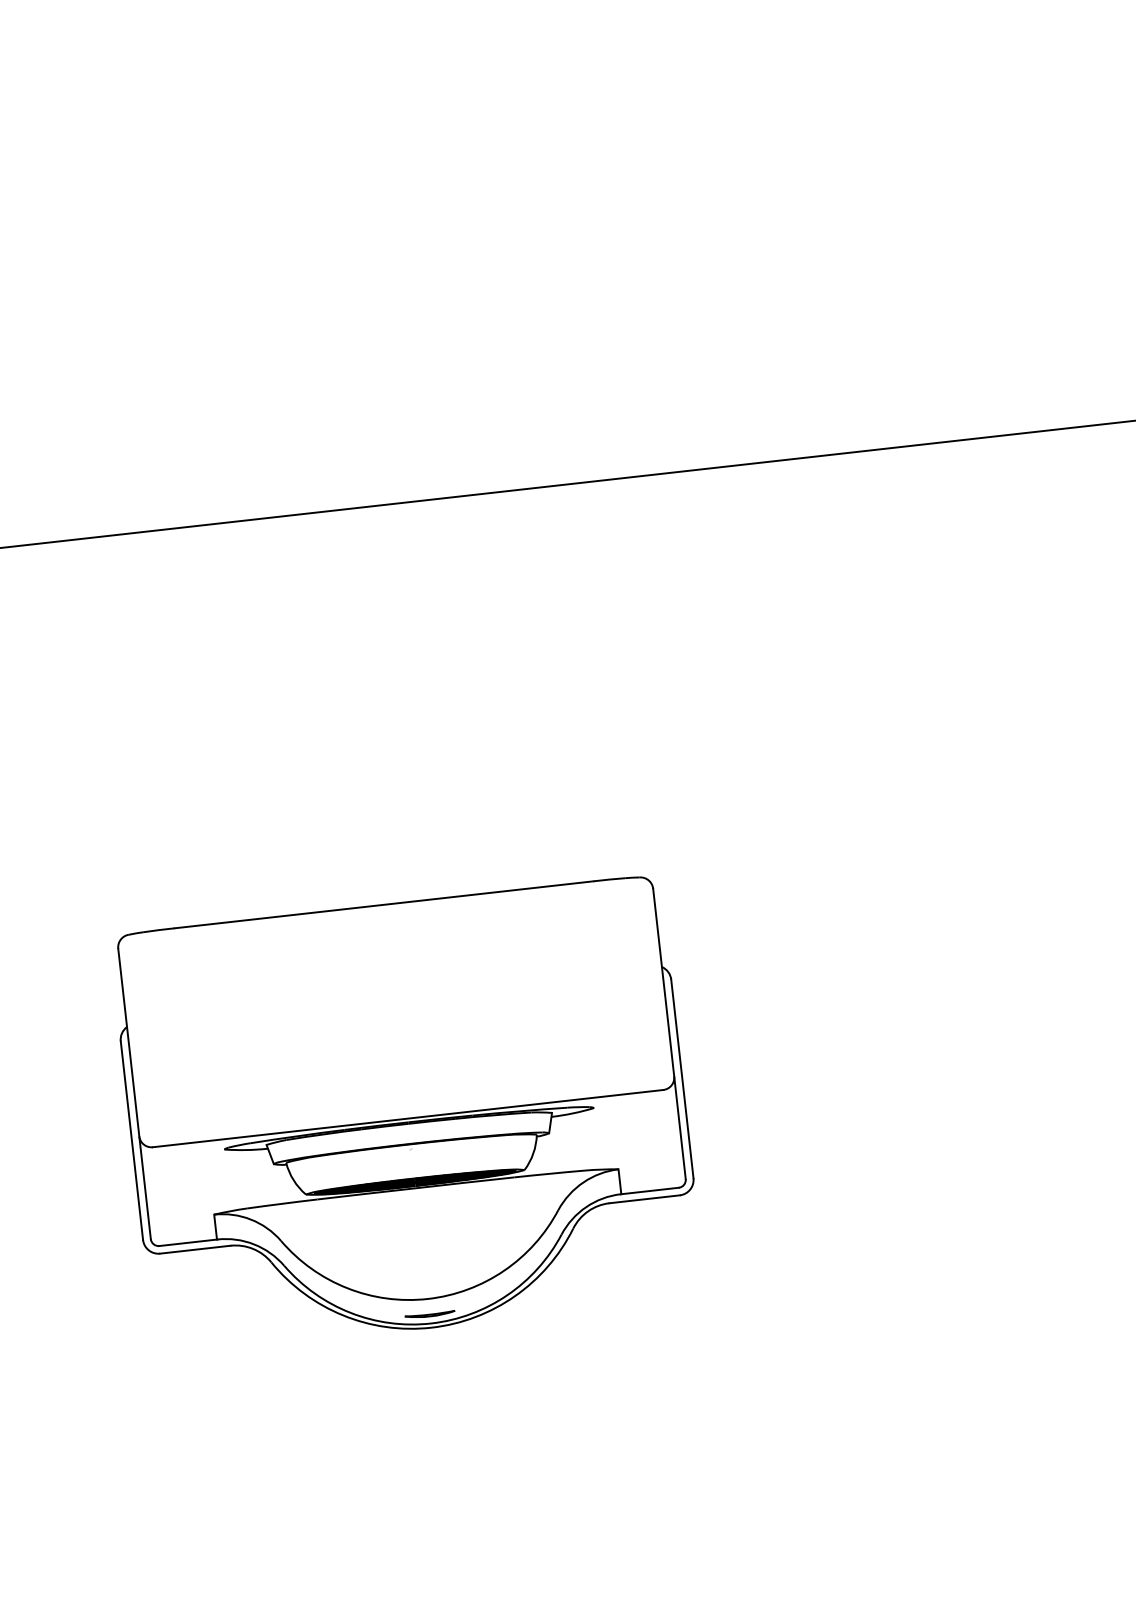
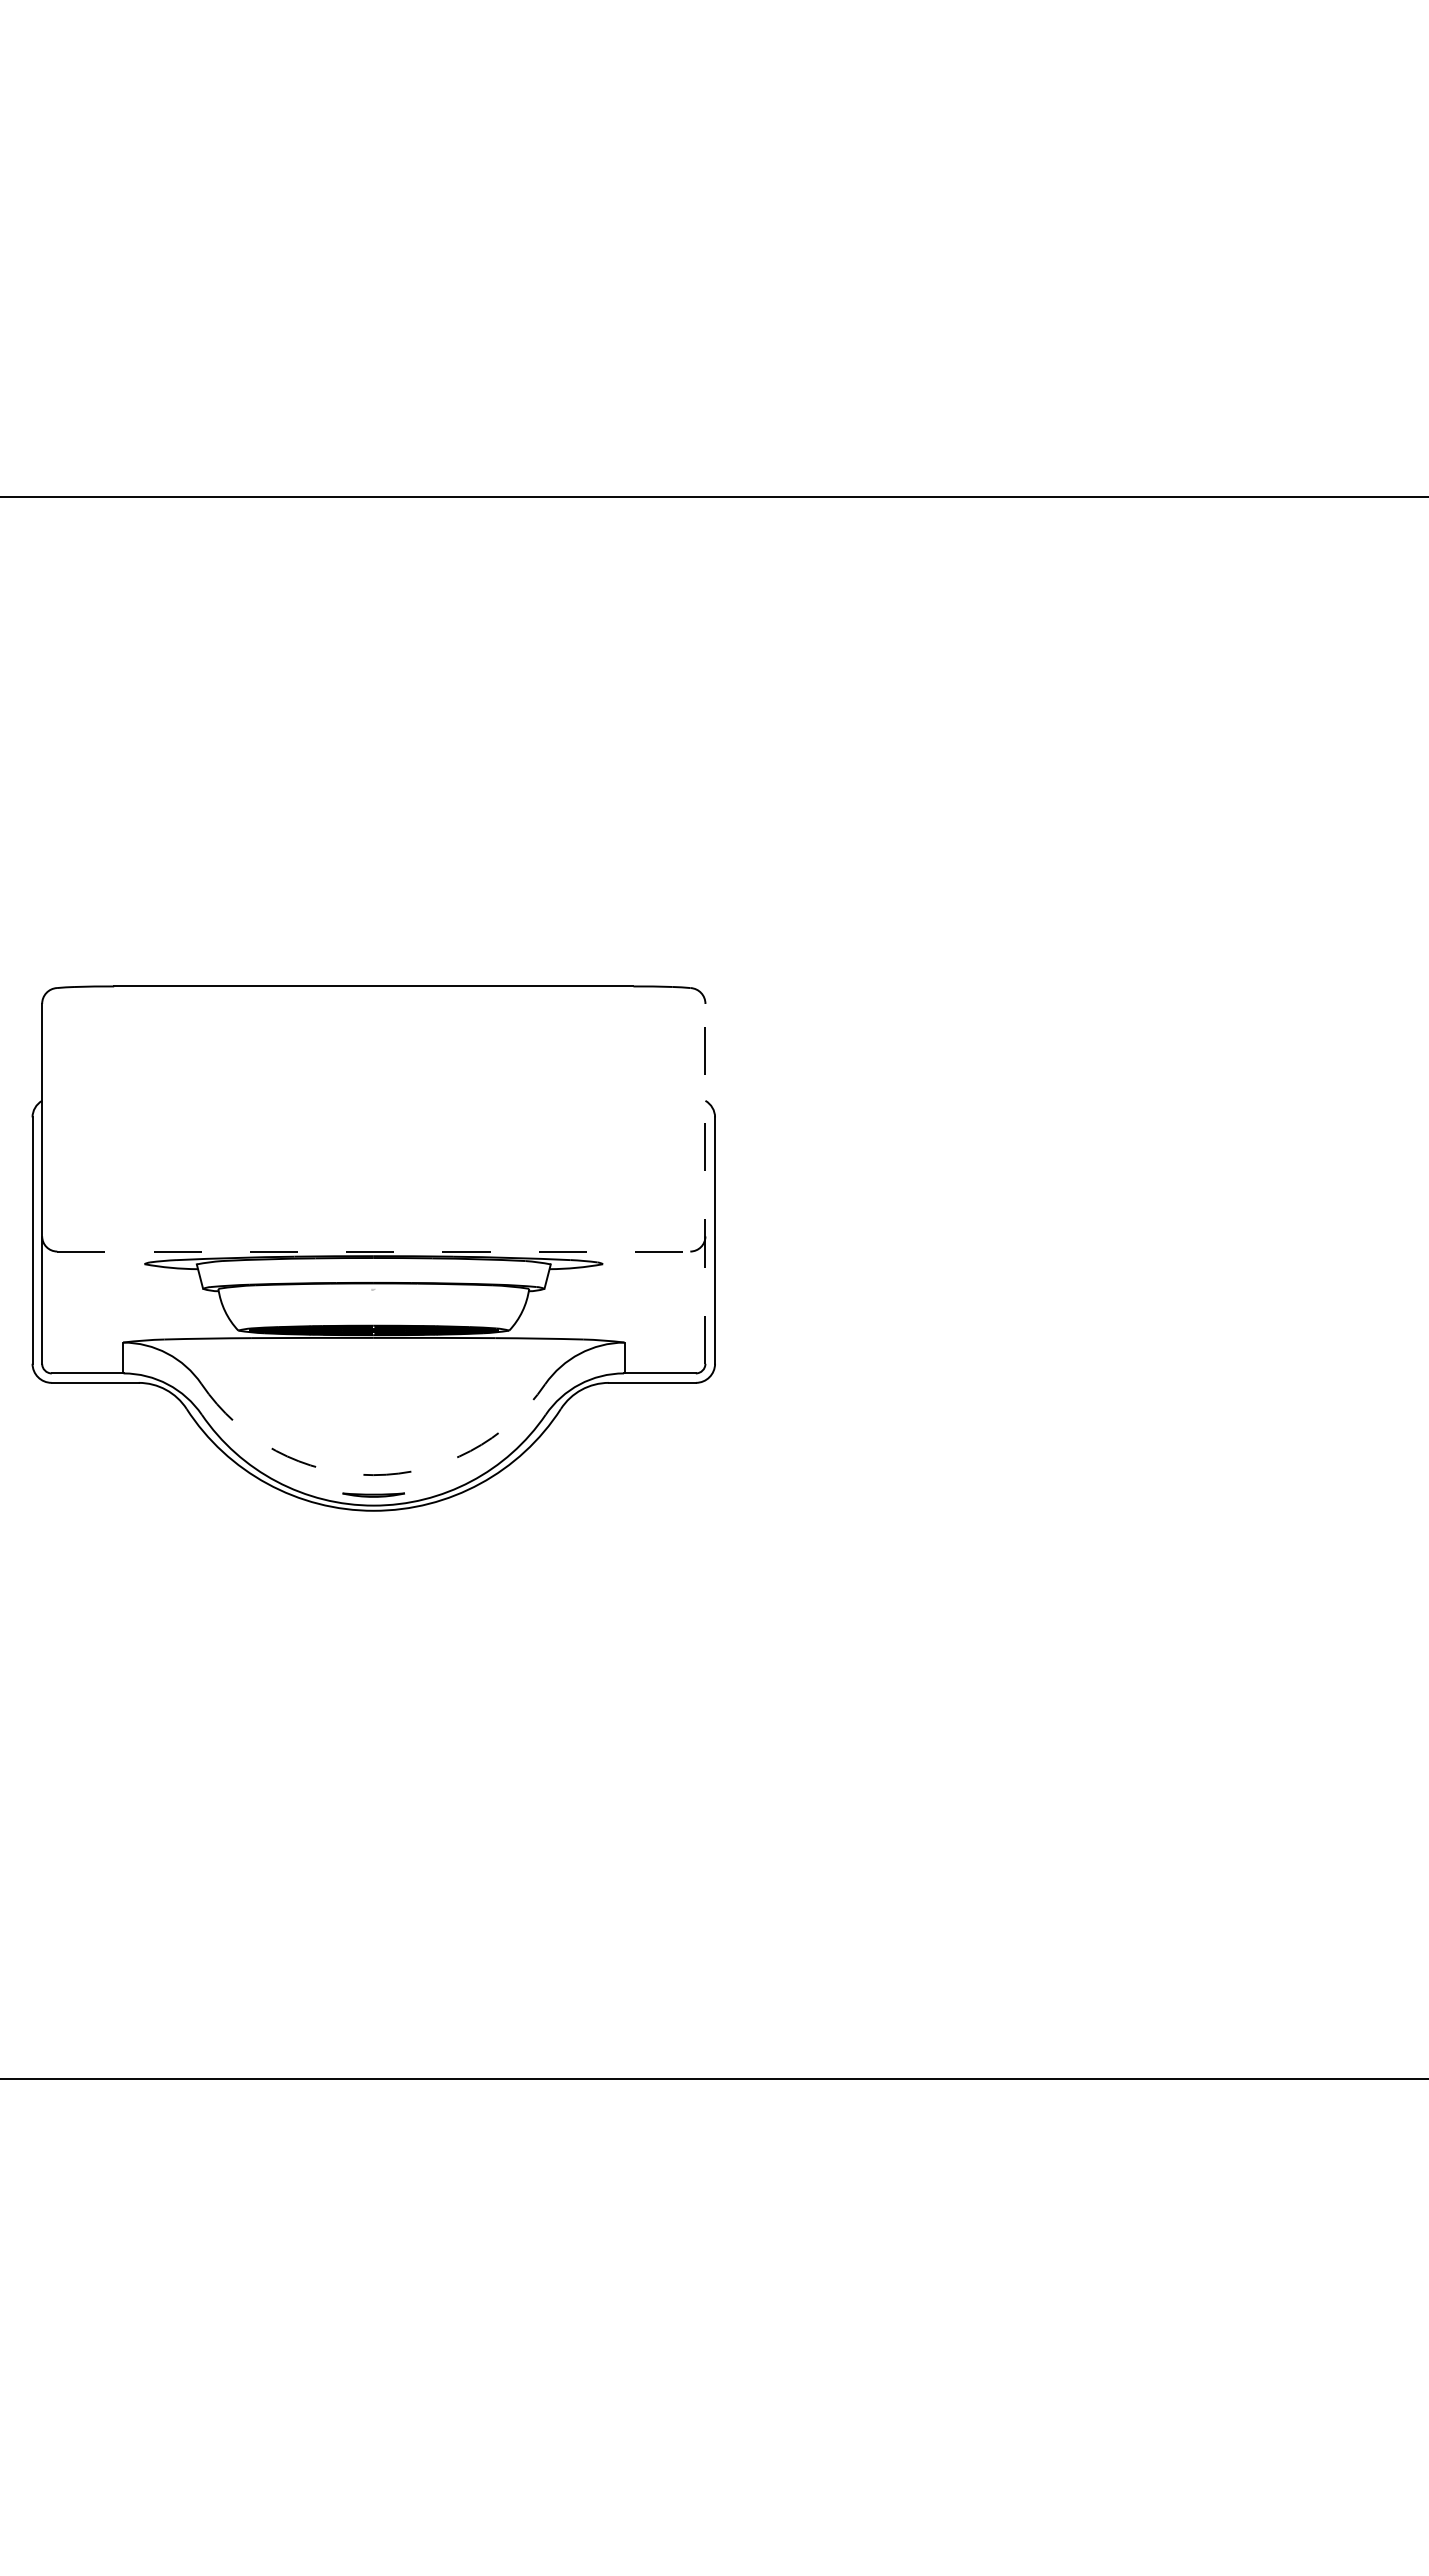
line: (669, 1033) -> (705, 1183), solid -> dashed
line: (408, 1118) -> (374, 1251), solid -> dashed
arc: (428, 1299) -> (373, 1475), solid -> dashed

